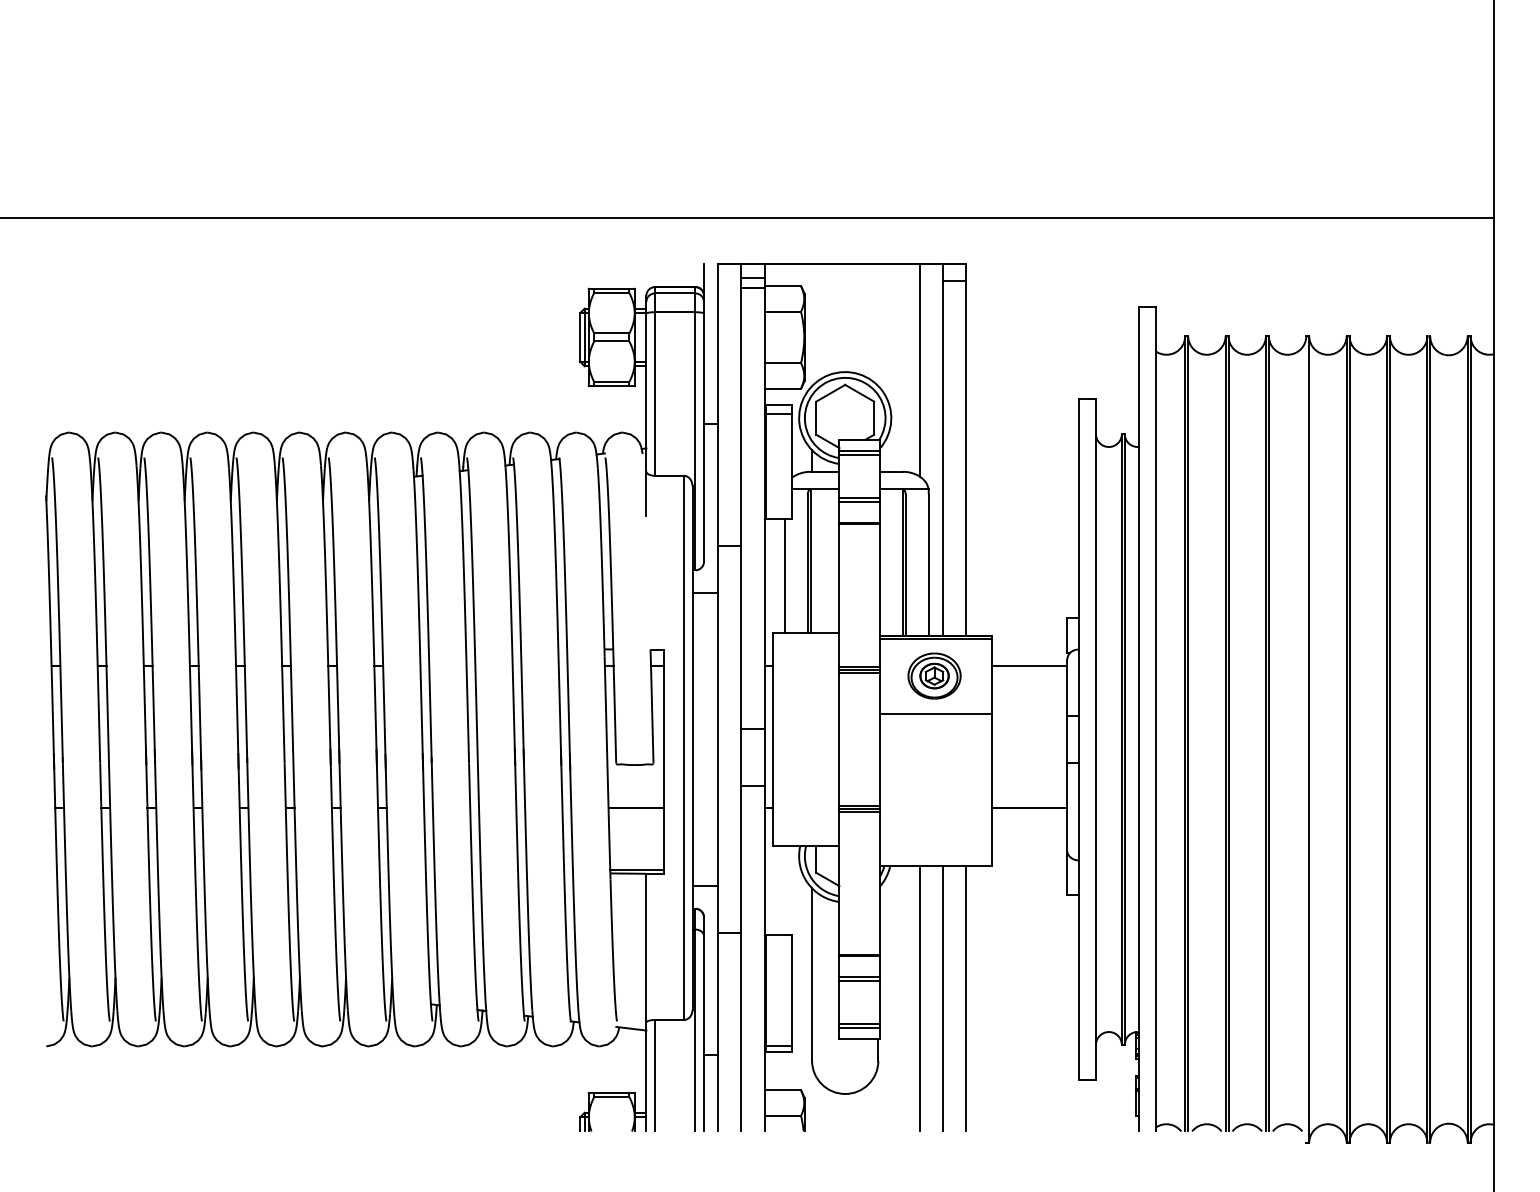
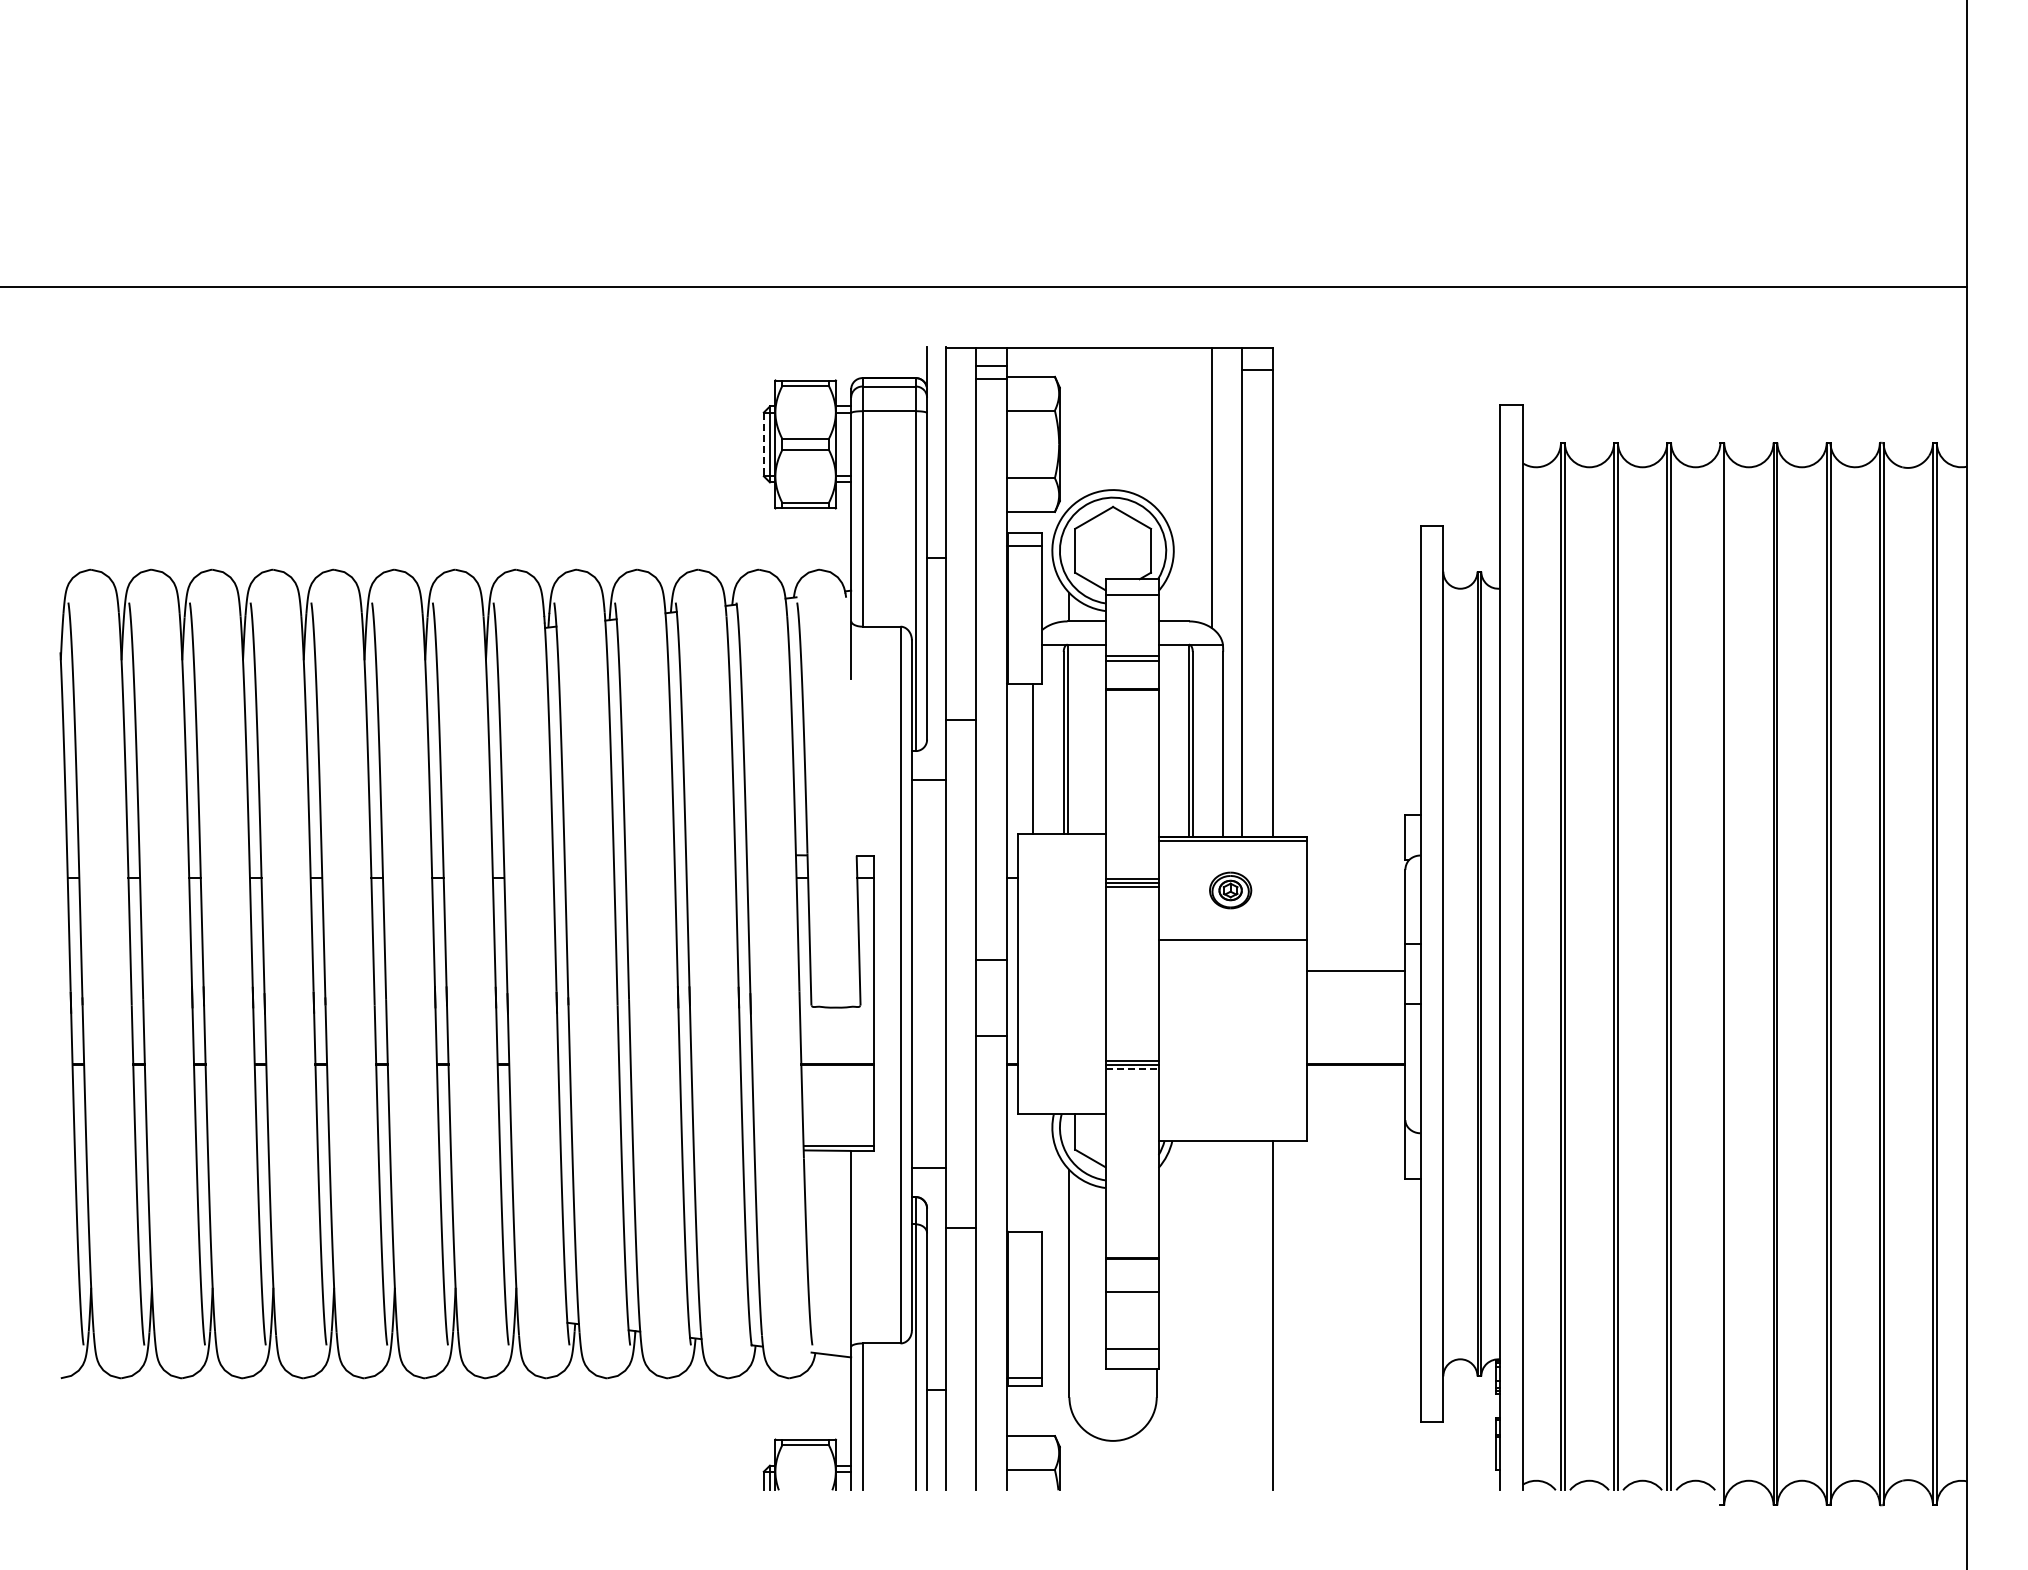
line: (579, 337) -> (763, 444), solid -> dashed
line: (859, 455) -> (1131, 599), removed
line: (1029, 666) -> (1355, 970), moved
part: (934, 676) -> (1230, 890), size x0.6
line: (859, 811) -> (1132, 1069), solid -> dashed
line: (859, 977) -> (1131, 1287), removed
line: (919, 998) -> (1211, 1315), removed
line: (943, 998) -> (1242, 1315), removed
line: (859, 1027) -> (1131, 1353), removed

